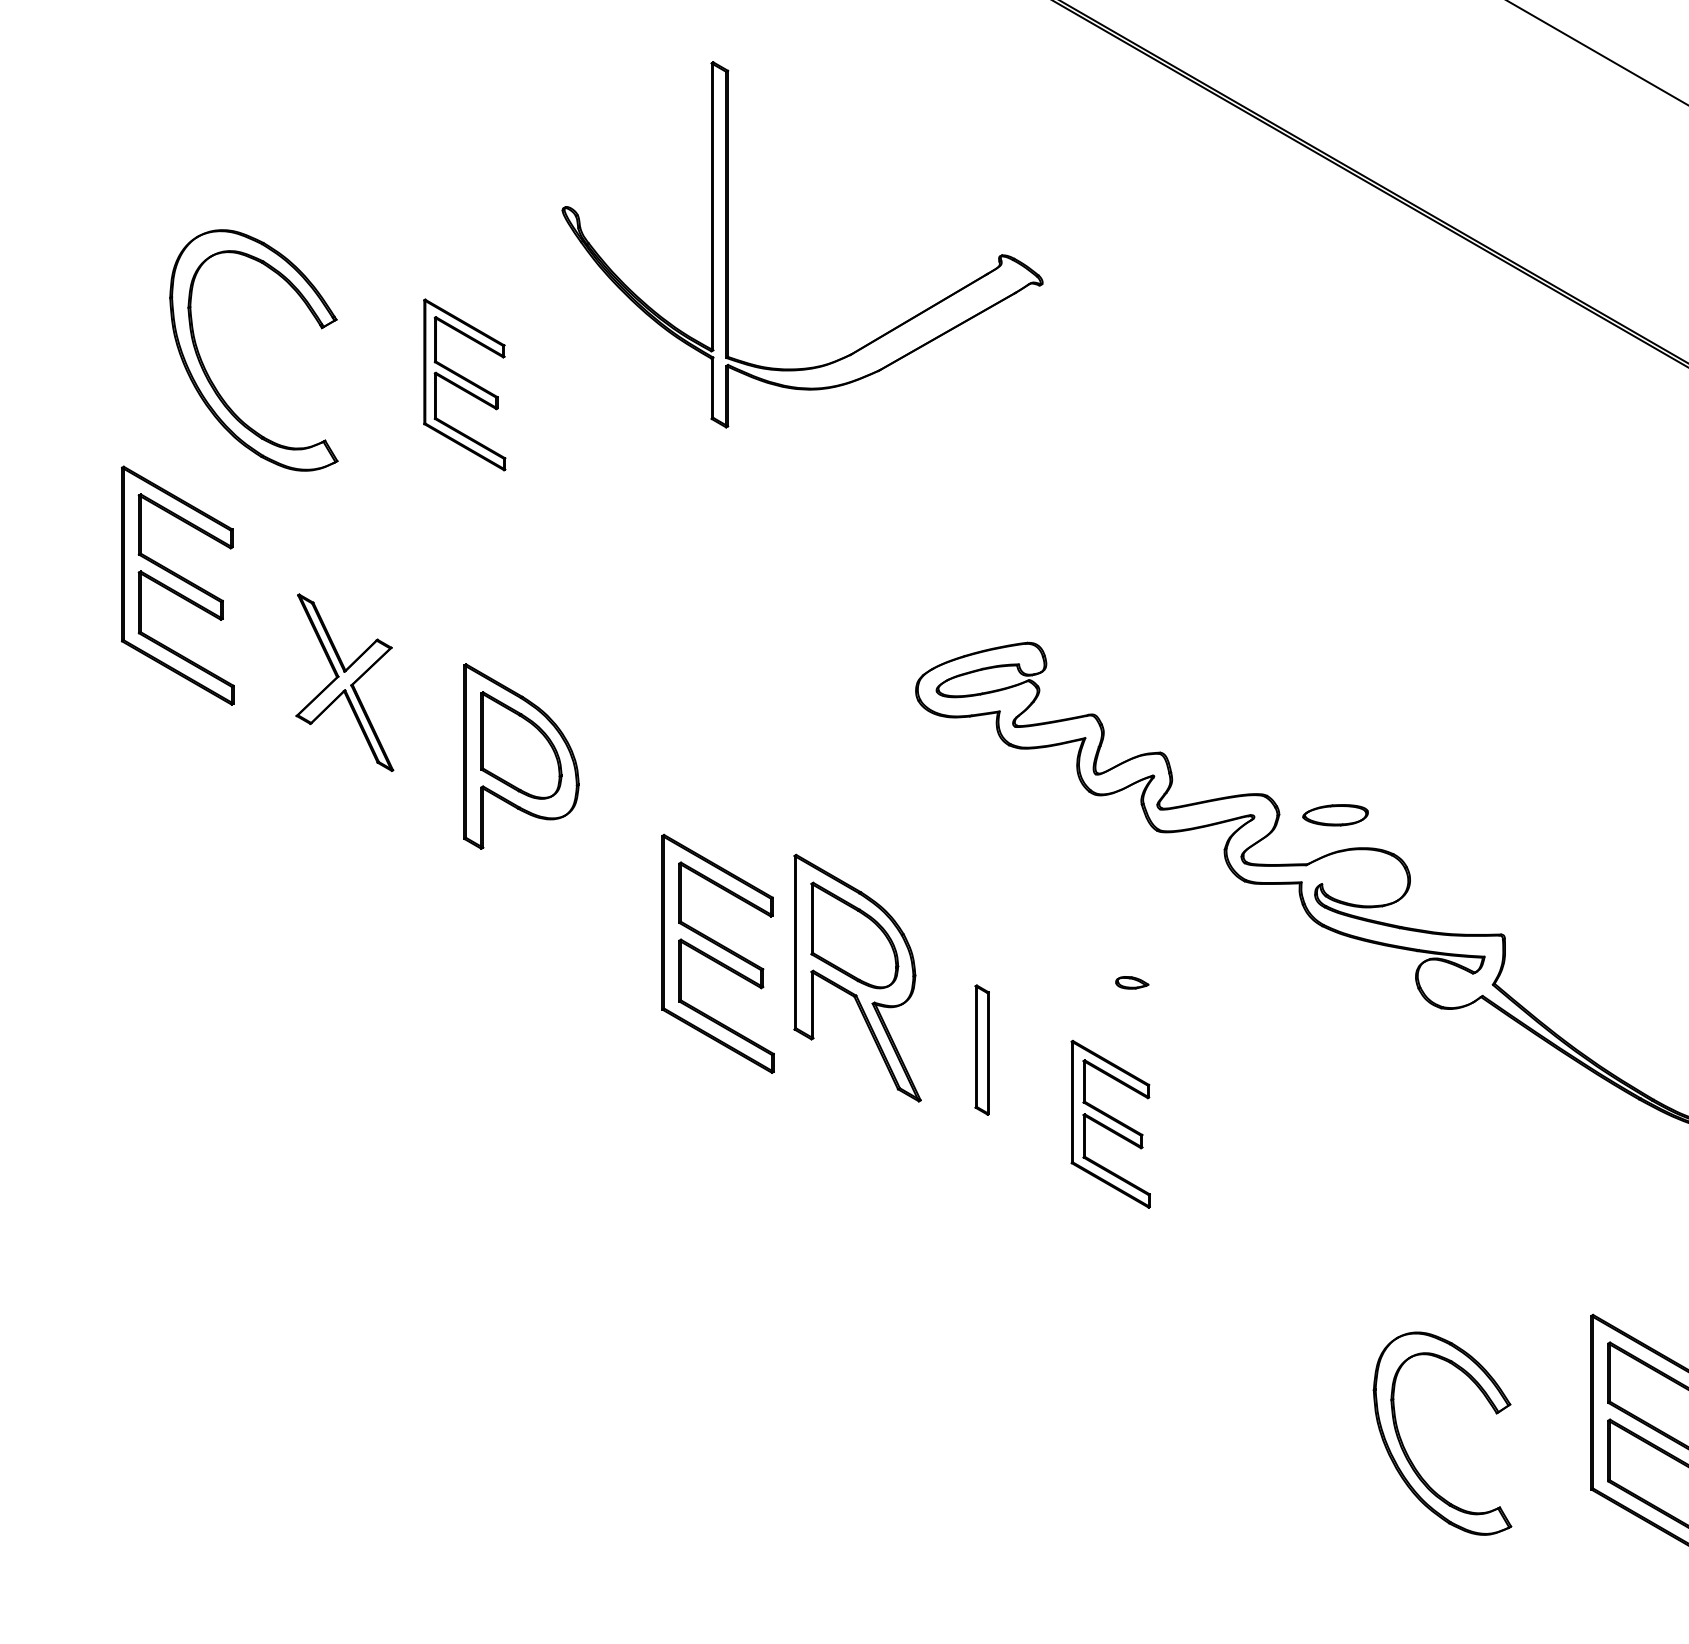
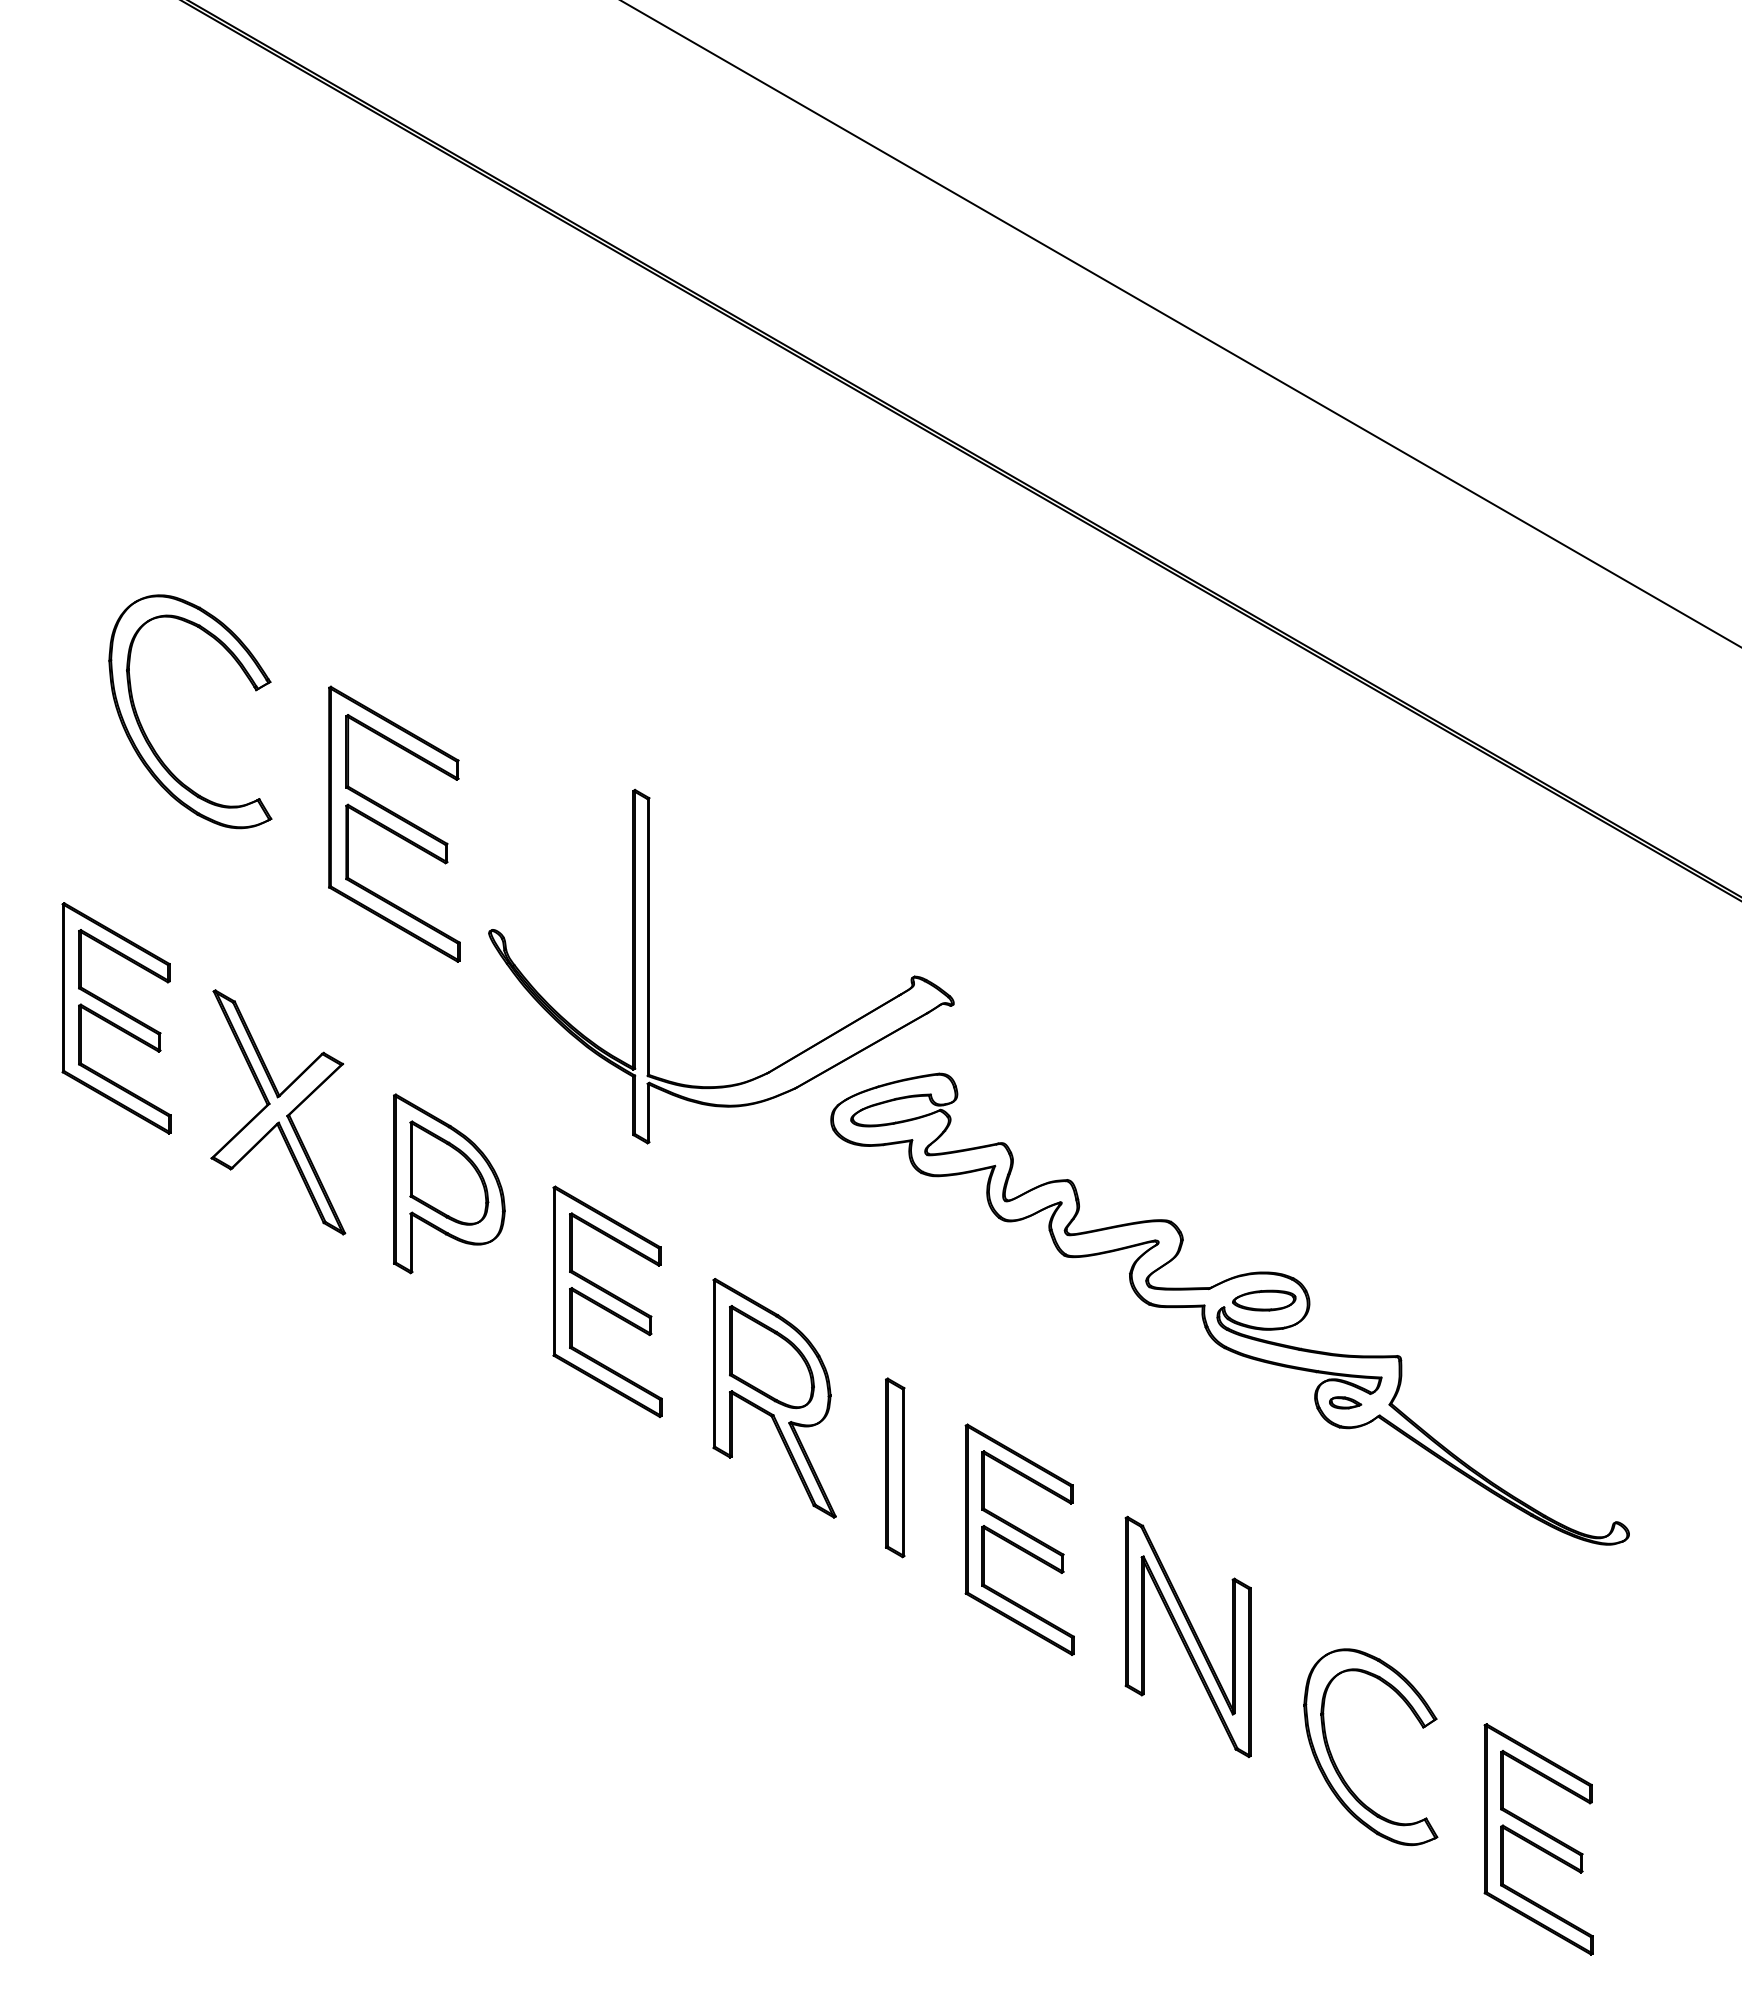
part: (728, 244) -> (649, 966), moved
part: (208, 373) -> (146, 734), moved
part: (464, 384) -> (394, 823), size x1.67
part: (344, 682) -> (278, 1112), size x1.43
part: (1335, 815) -> (1264, 1300), moved
part: (717, 953) -> (607, 1301), moved
part: (1132, 982) -> (1345, 1402), moved
part: (982, 1049) -> (895, 1467), size x1.43
part: (1110, 1124) -> (1019, 1539), size x1.43
part: (1284, 1224) -> (1187, 1636), added
part: (1407, 1451) -> (1336, 1764), moved

